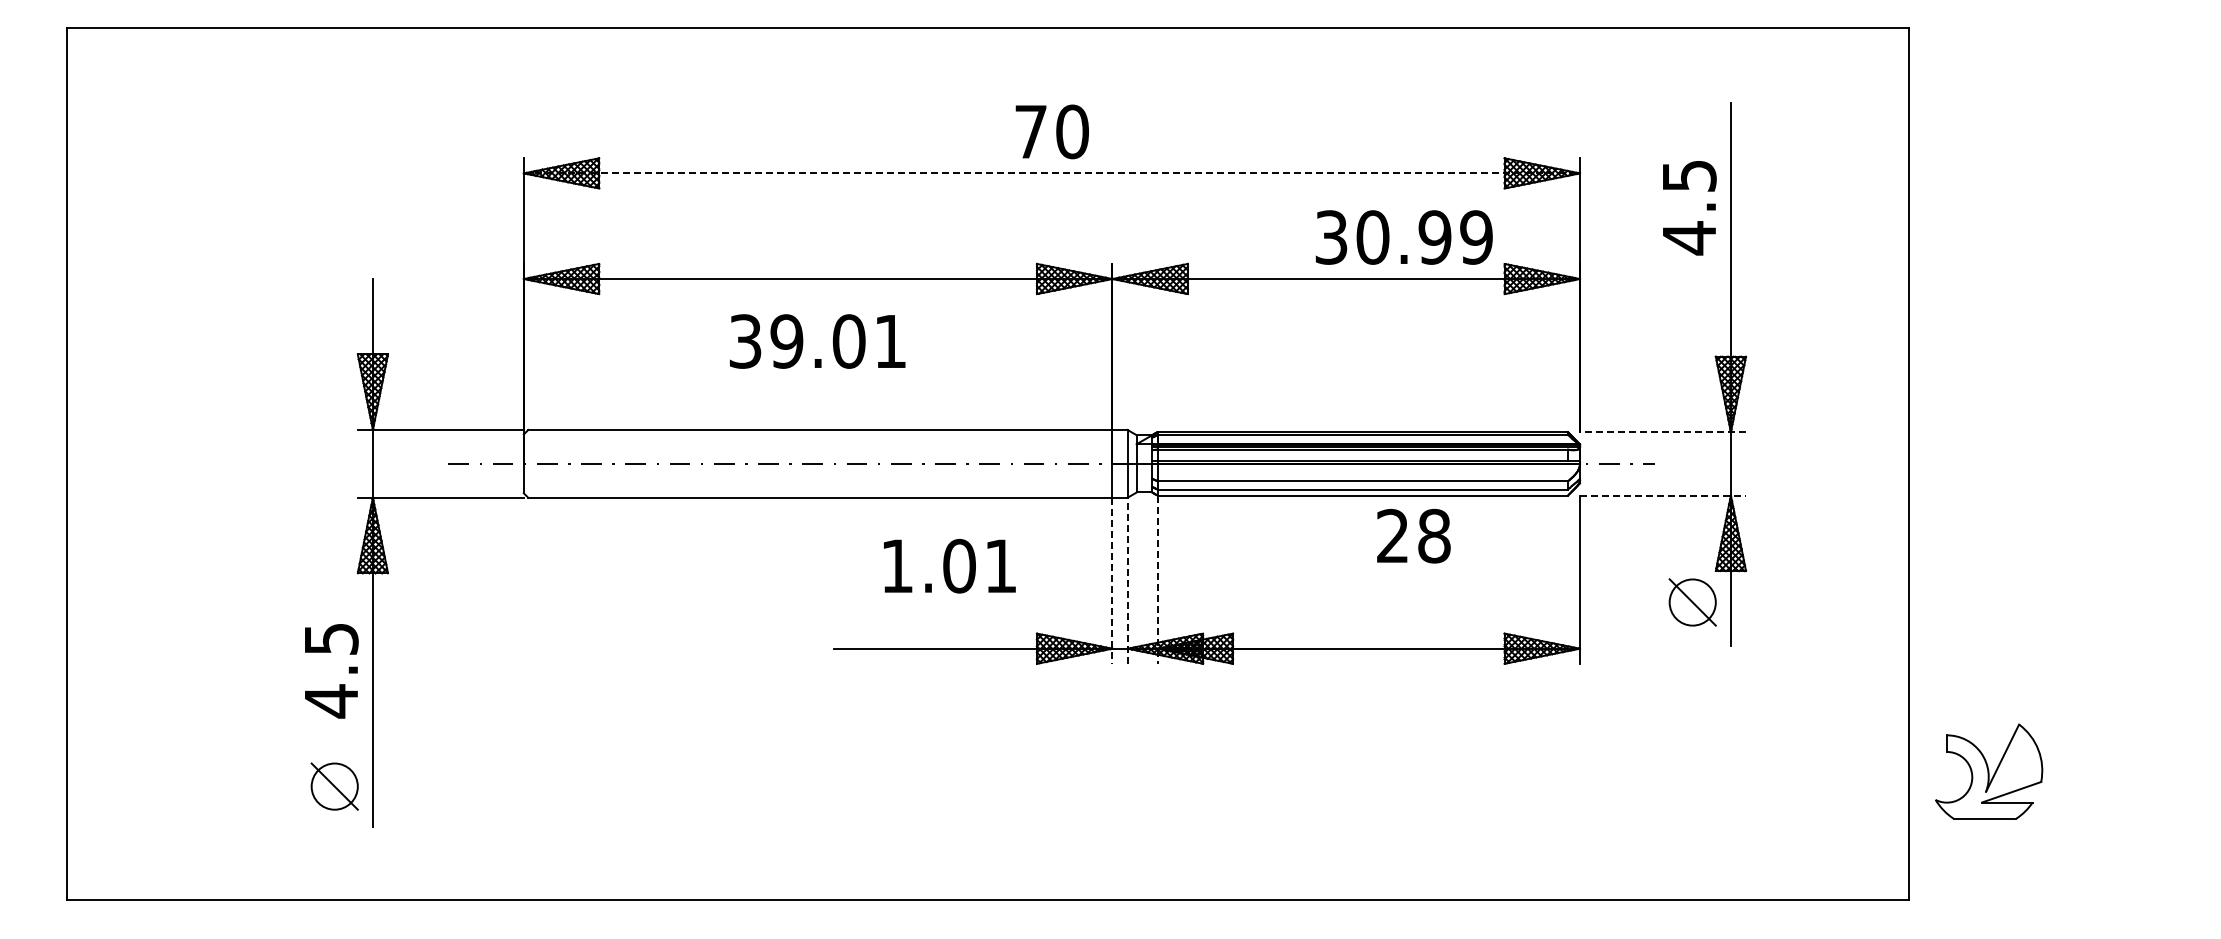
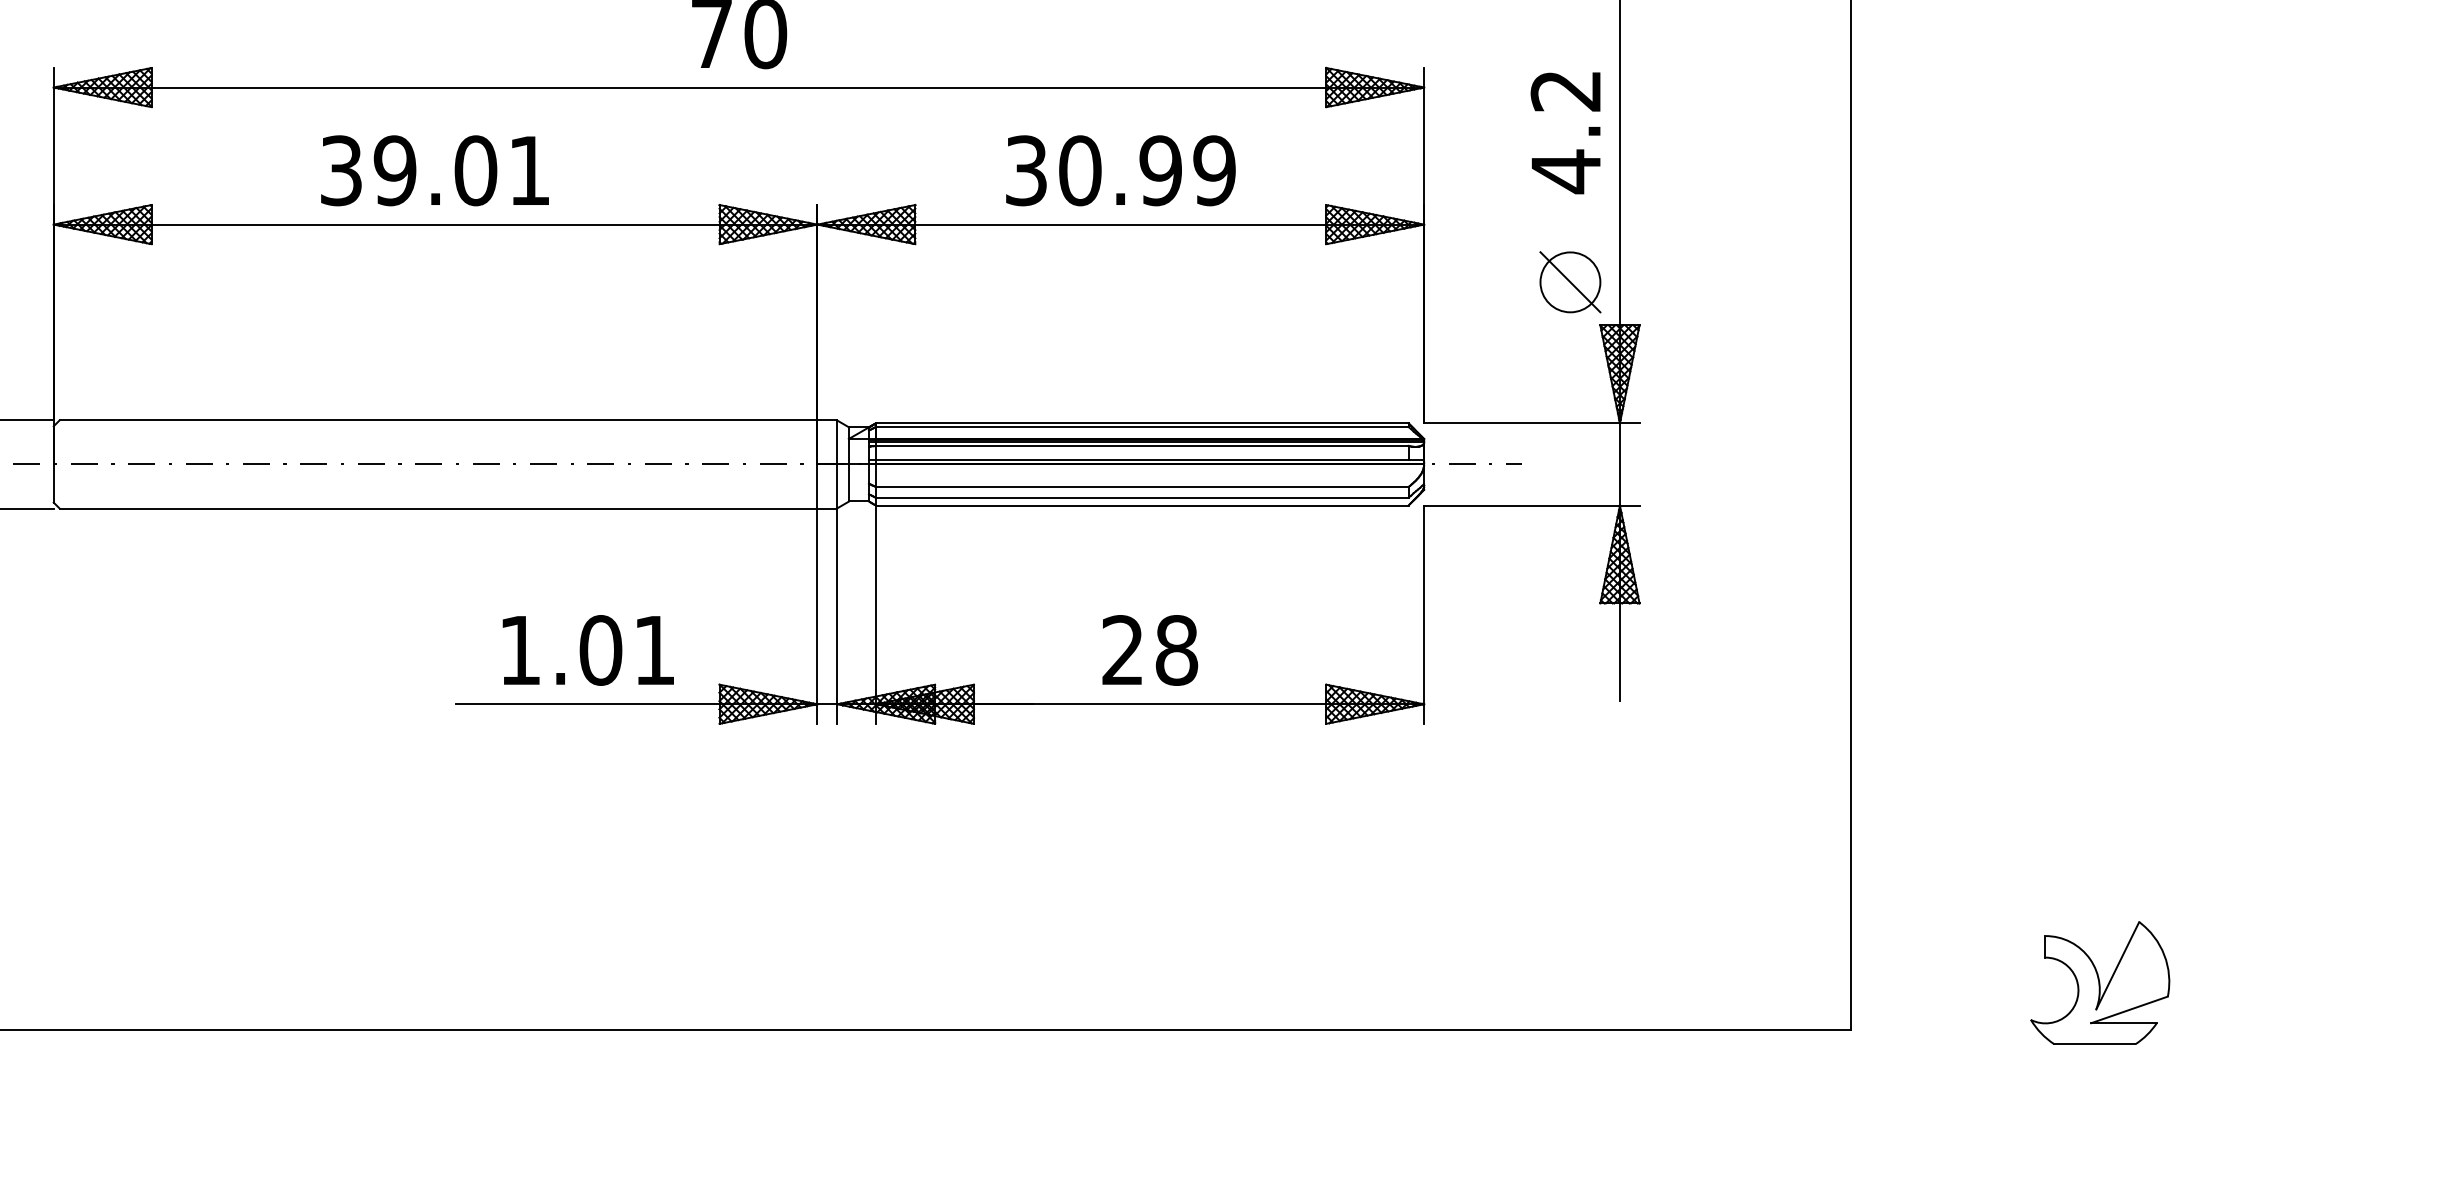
line: (1052, 173) -> (739, 87), dashed -> solid
text: (1689, 176) -> (1566, 91), 4.5 -> 4.2
text: (1403, 237) -> (1119, 170), moved
text: (817, 341) -> (434, 170), moved
line: (1663, 432) -> (1532, 423), dashed -> solid
line: (1663, 495) -> (1532, 505), dashed -> solid
text: (1413, 535) -> (1149, 649), moved
text: (949, 565) -> (587, 649), moved
line: (1112, 580) -> (817, 615), dashed -> solid
line: (1127, 580) -> (837, 615), dashed -> solid
line: (1157, 580) -> (875, 615), dashed -> solid
part: (1692, 602) -> (1570, 282), moved
part: (1989, 771) -> (2100, 982), moved

